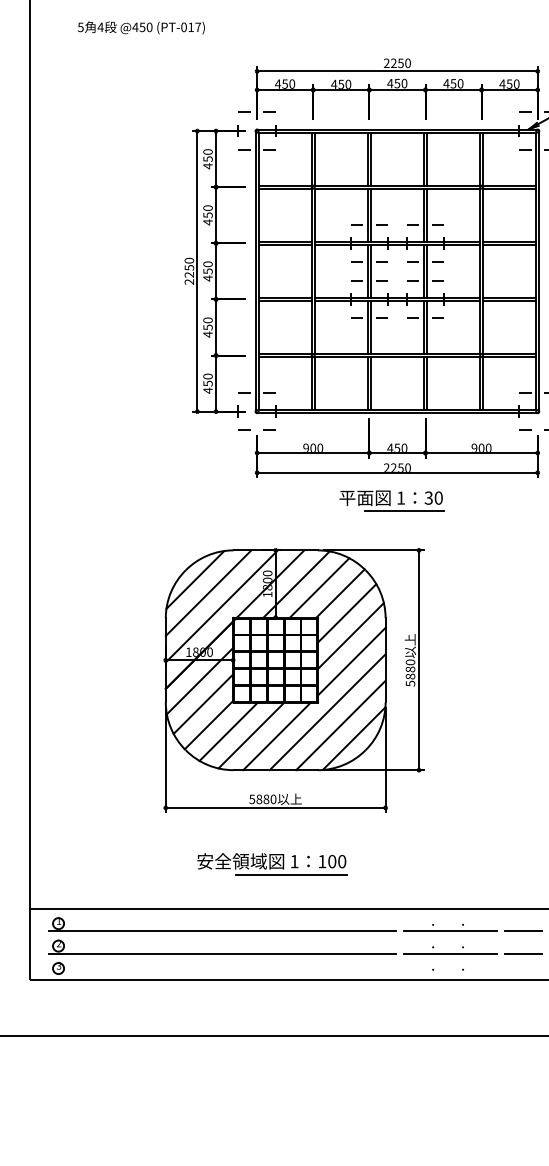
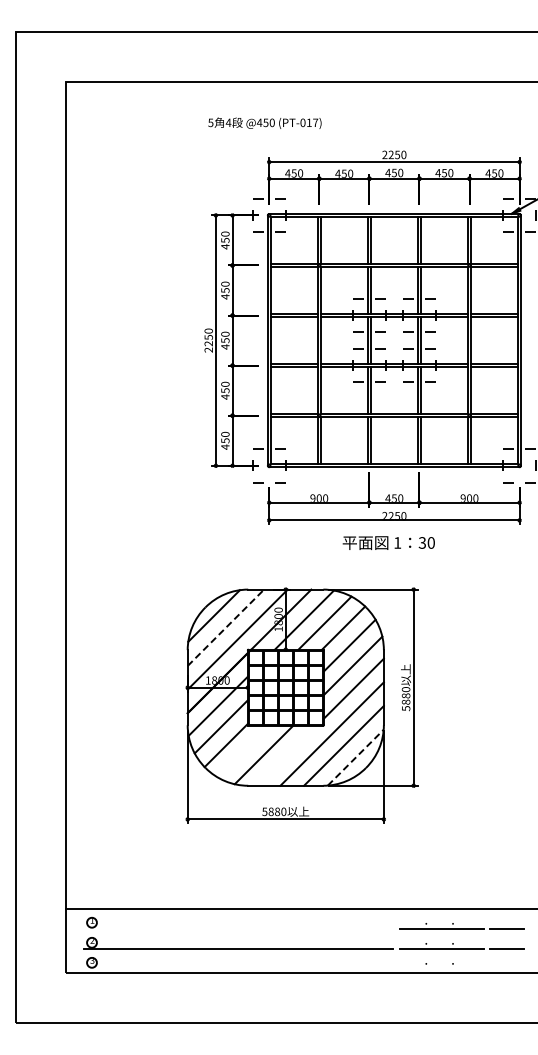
text: (140, 26) -> (264, 122), moved
line: (404, 511) -> (400, 554), removed
line: (209, 592) -> (226, 627), solid -> dashed
line: (228, 731) -> (243, 751), removed
line: (276, 736) -> (286, 755), removed
line: (353, 738) -> (355, 757), solid -> dashed
part: (273, 863) -> (283, 869), removed
line: (222, 931) -> (238, 929), removed

